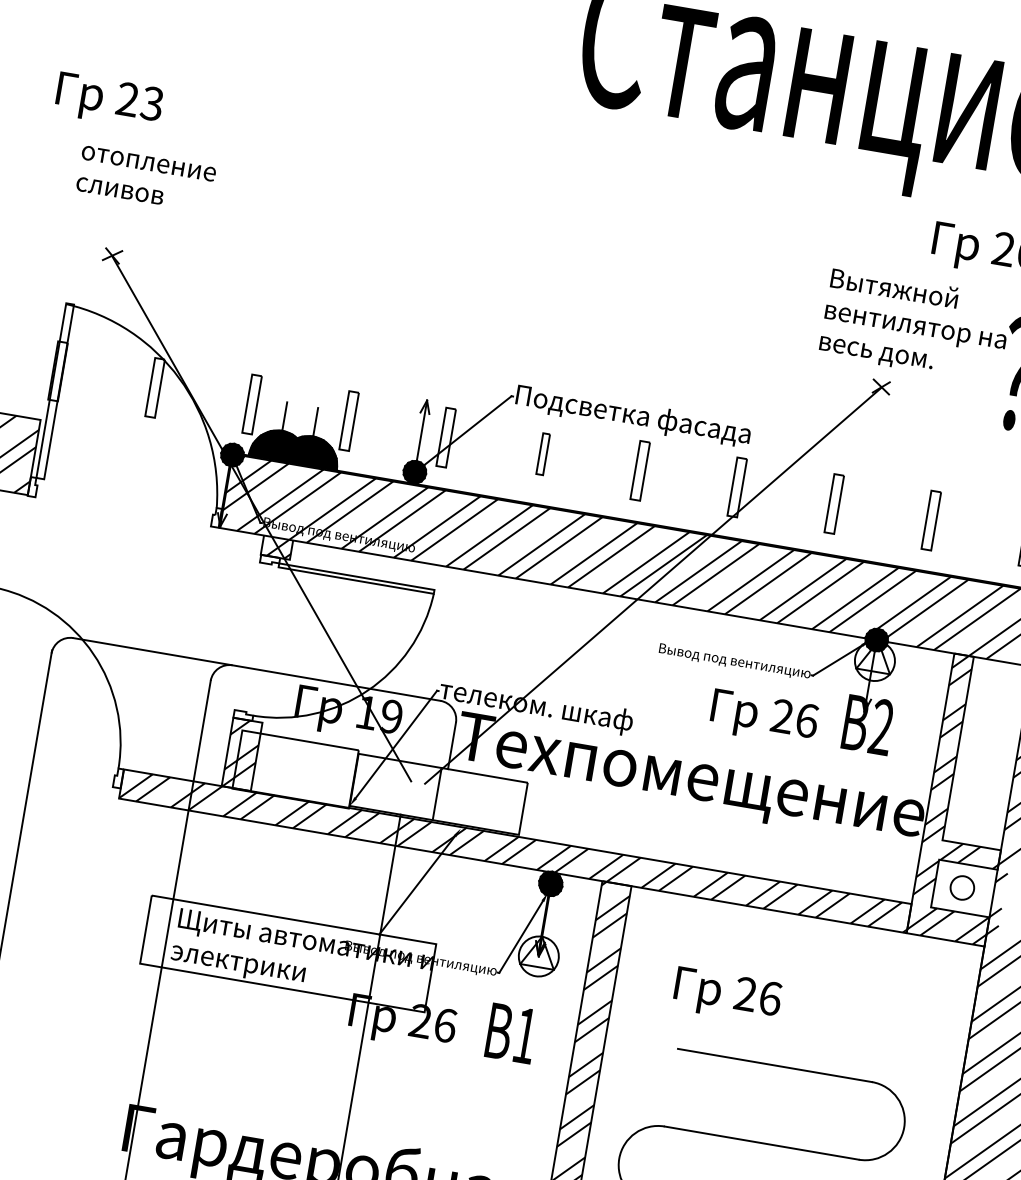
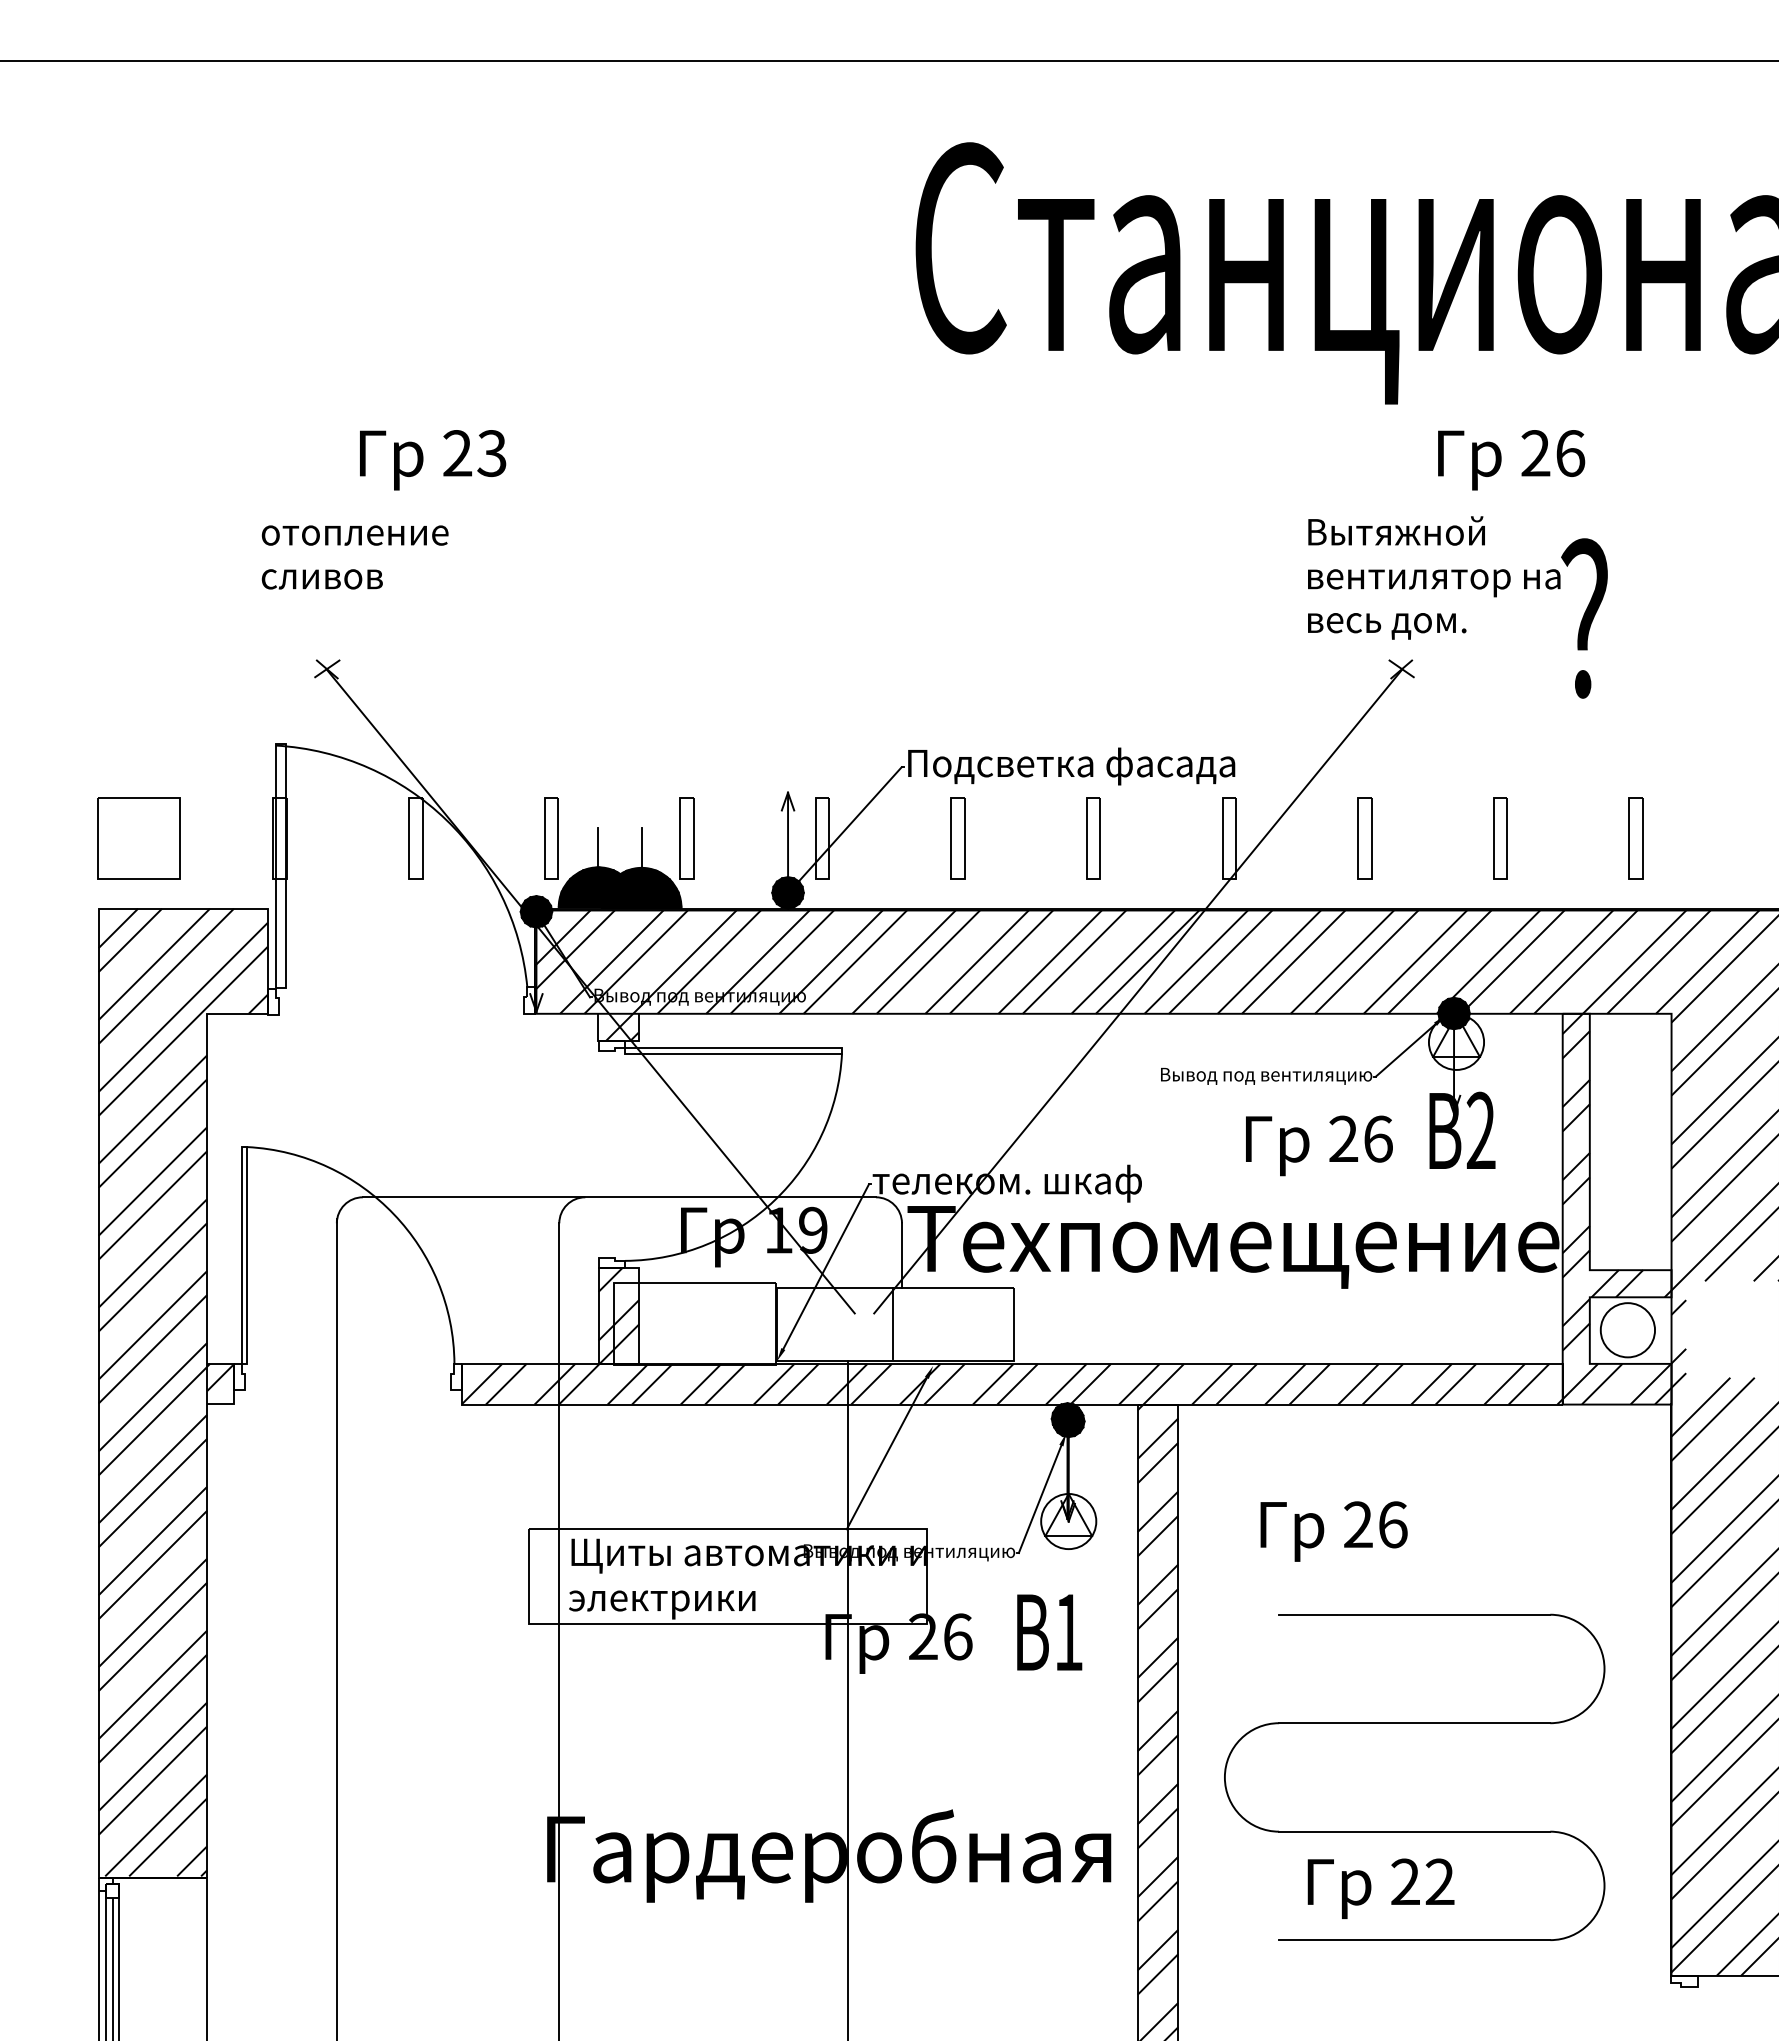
text: (109, 101) -> (433, 460), moved
part: (542, 454) -> (957, 838), size x1.43
circle: (962, 888) -> (1627, 1330), size x1.67

